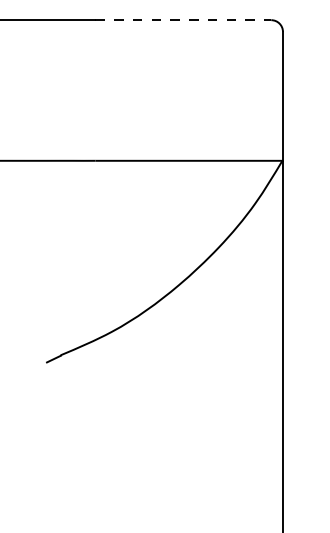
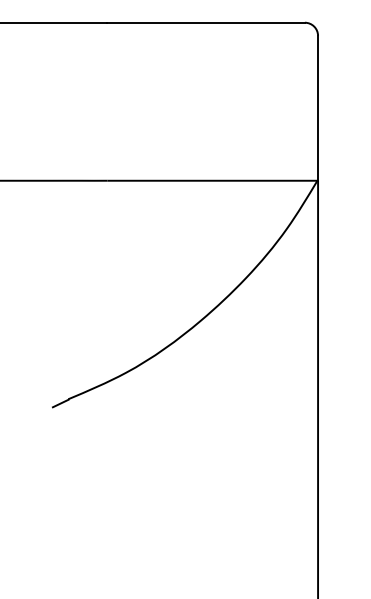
line: (183, 19) -> (206, 22), dashed -> solid

